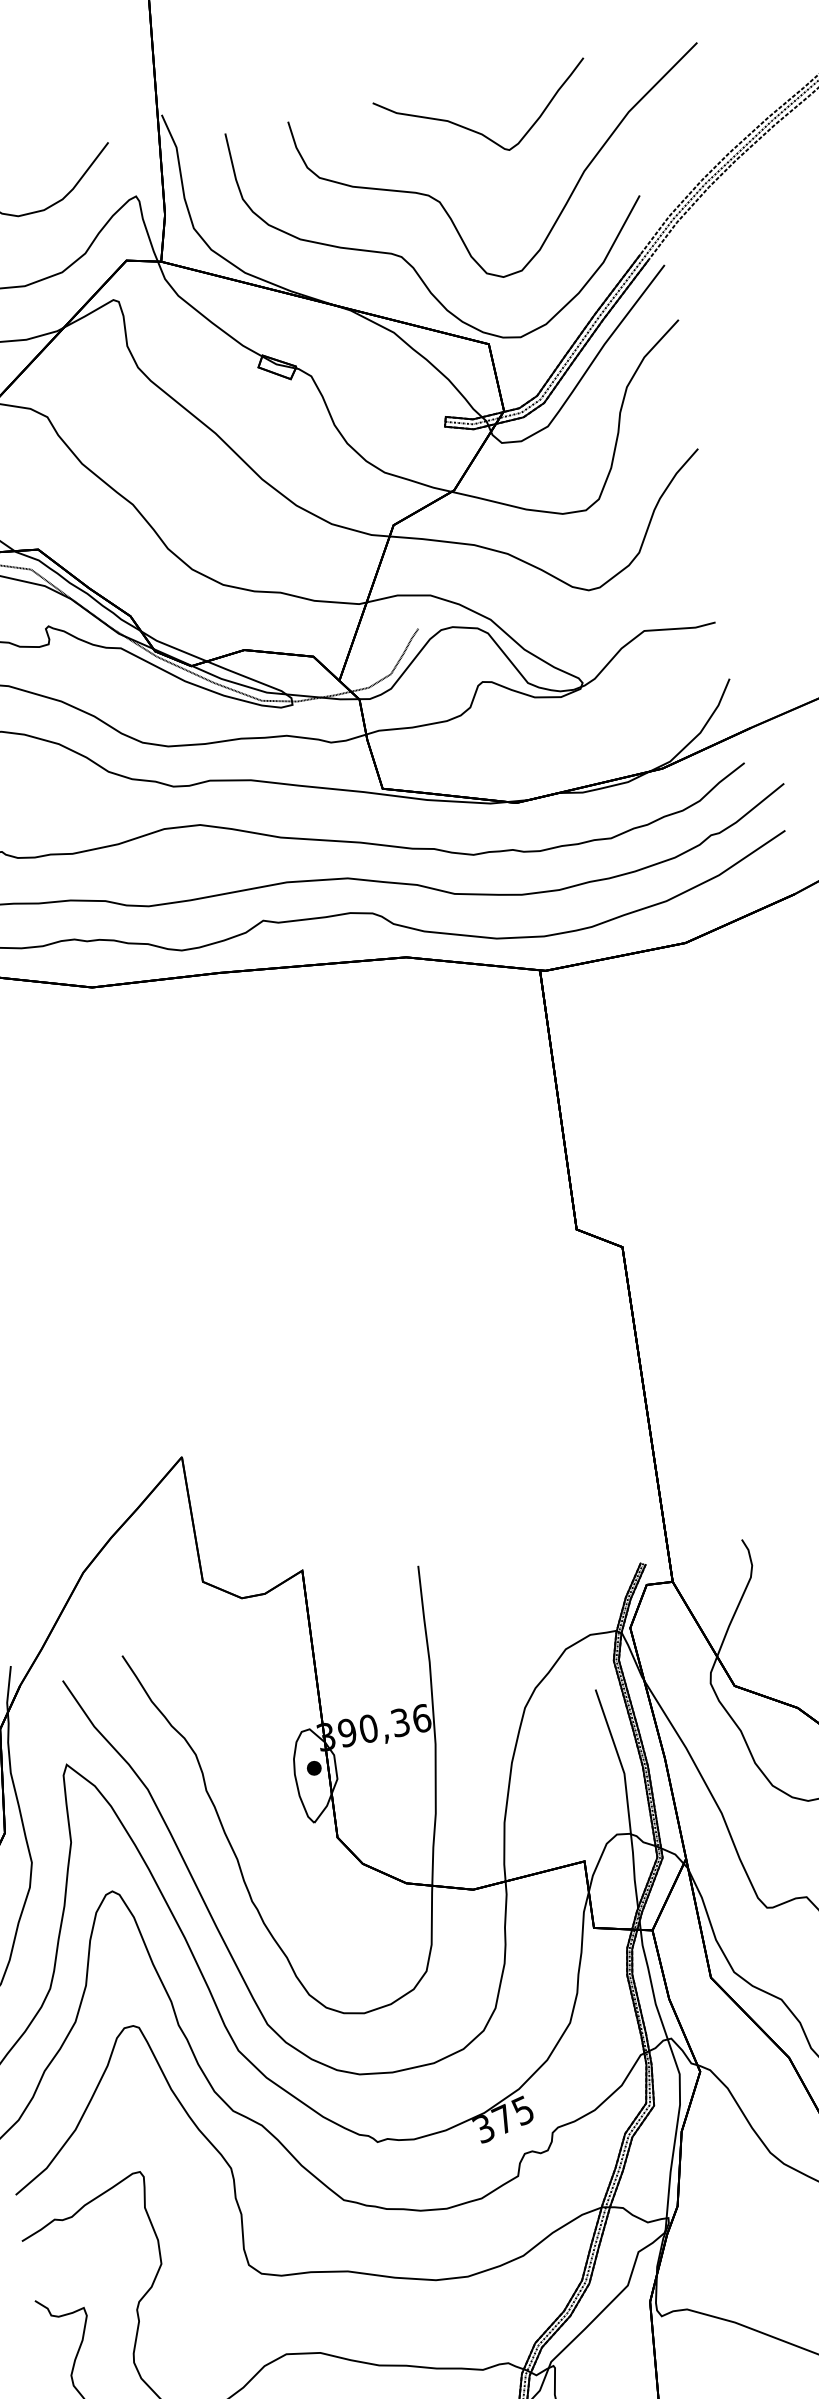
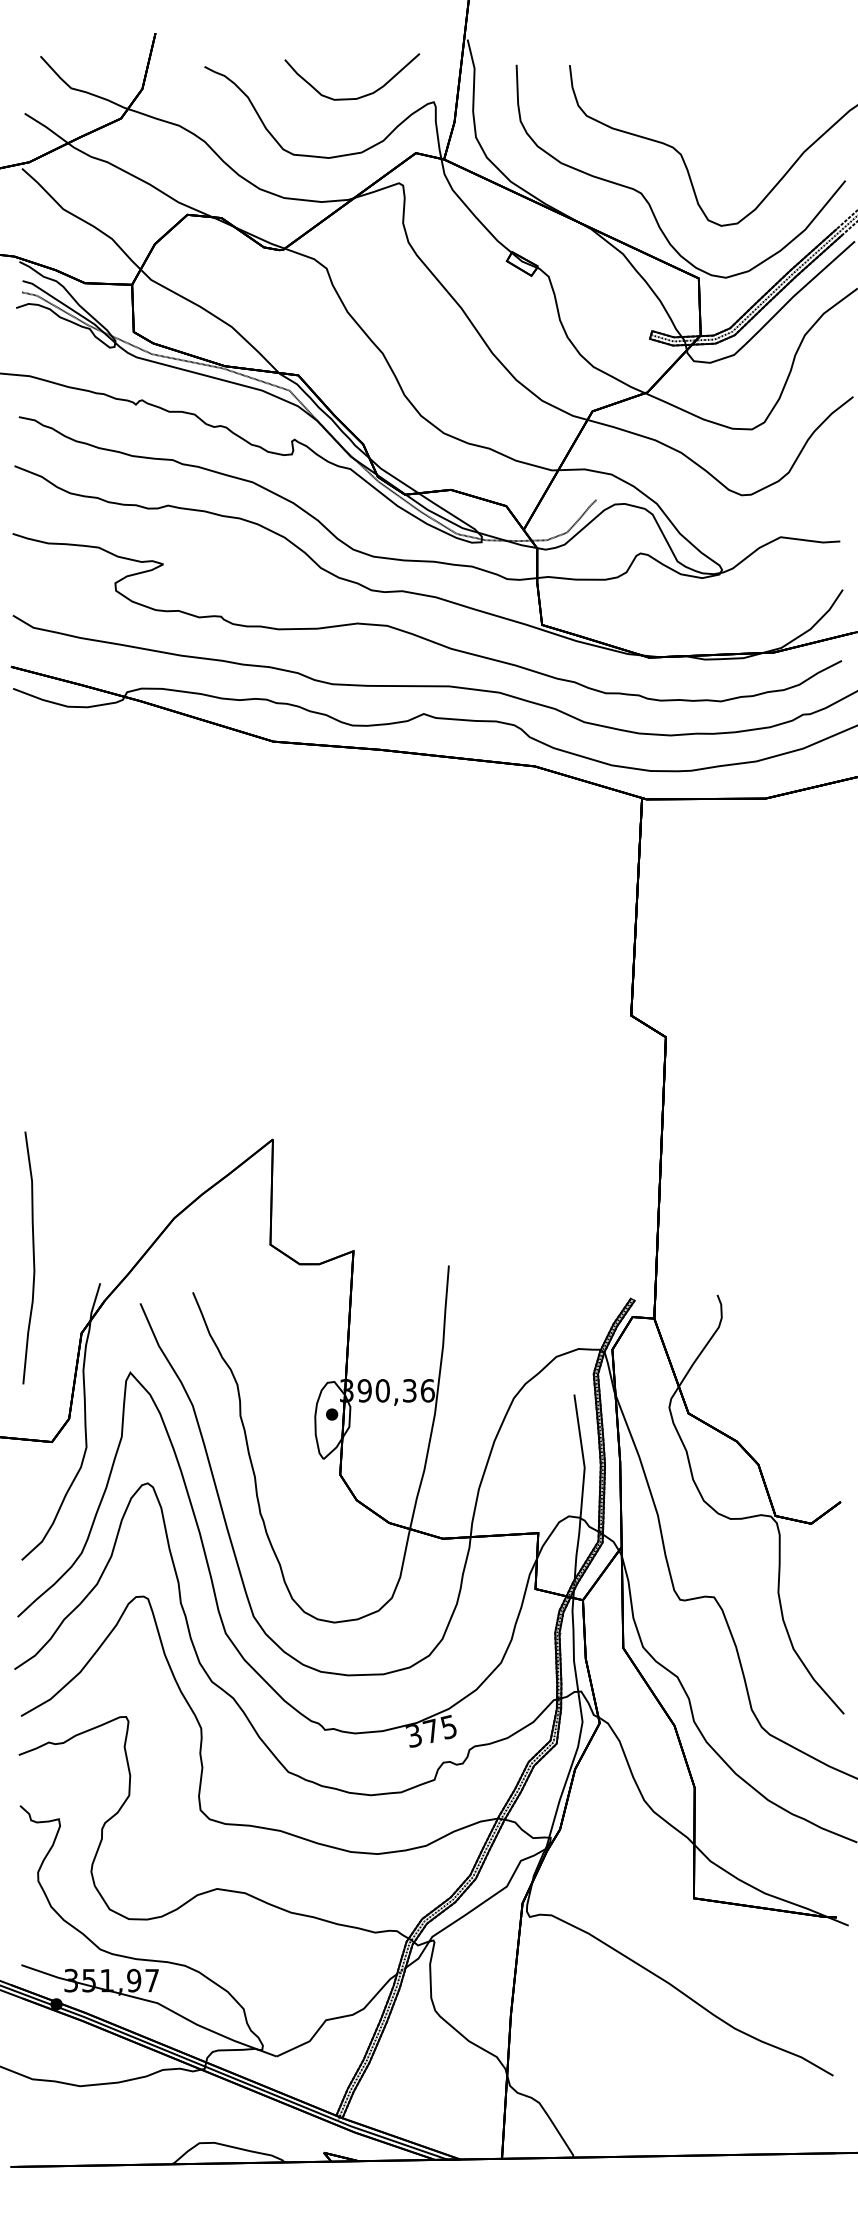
part: (479, 131) -> (724, 103), removed

